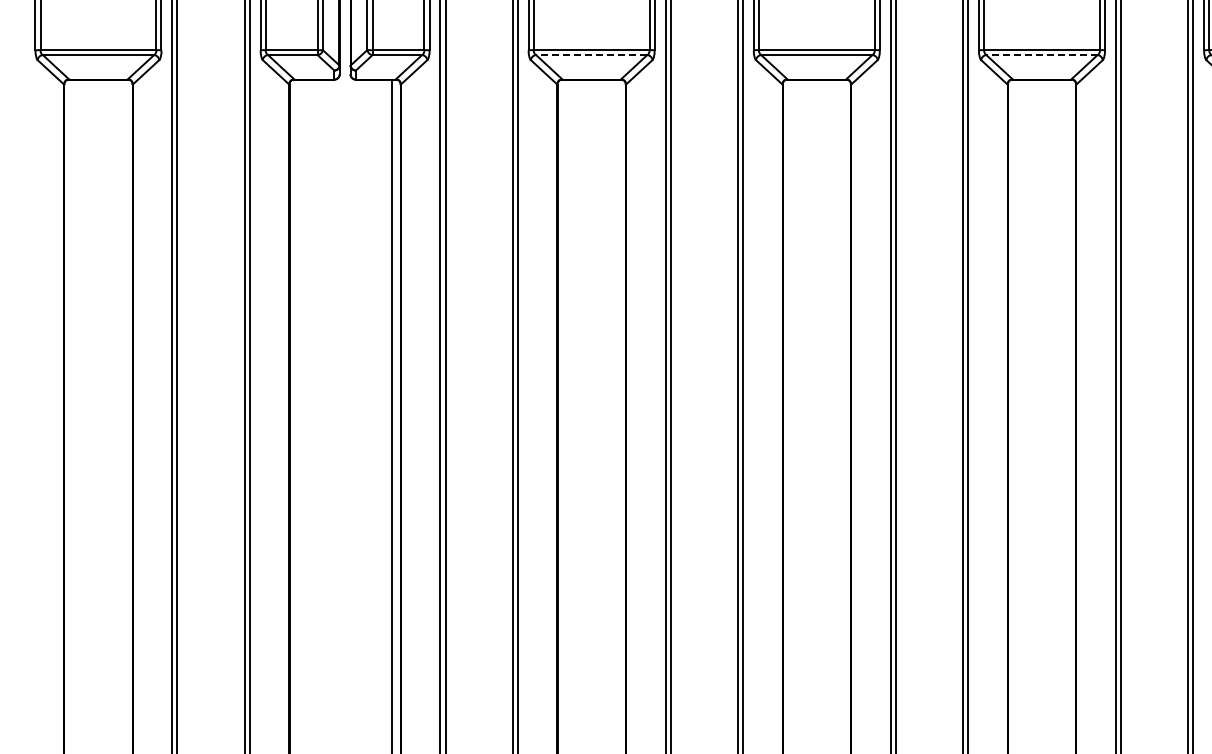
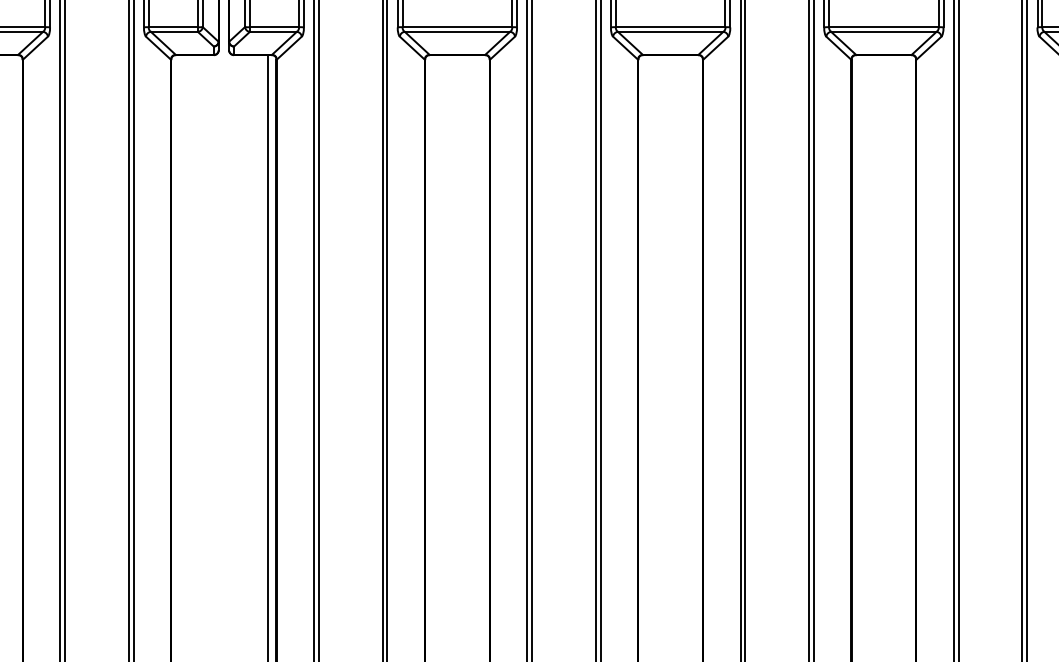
line: (591, 55) -> (457, 32), dashed -> solid
line: (1041, 55) -> (883, 32), dashed -> solid

